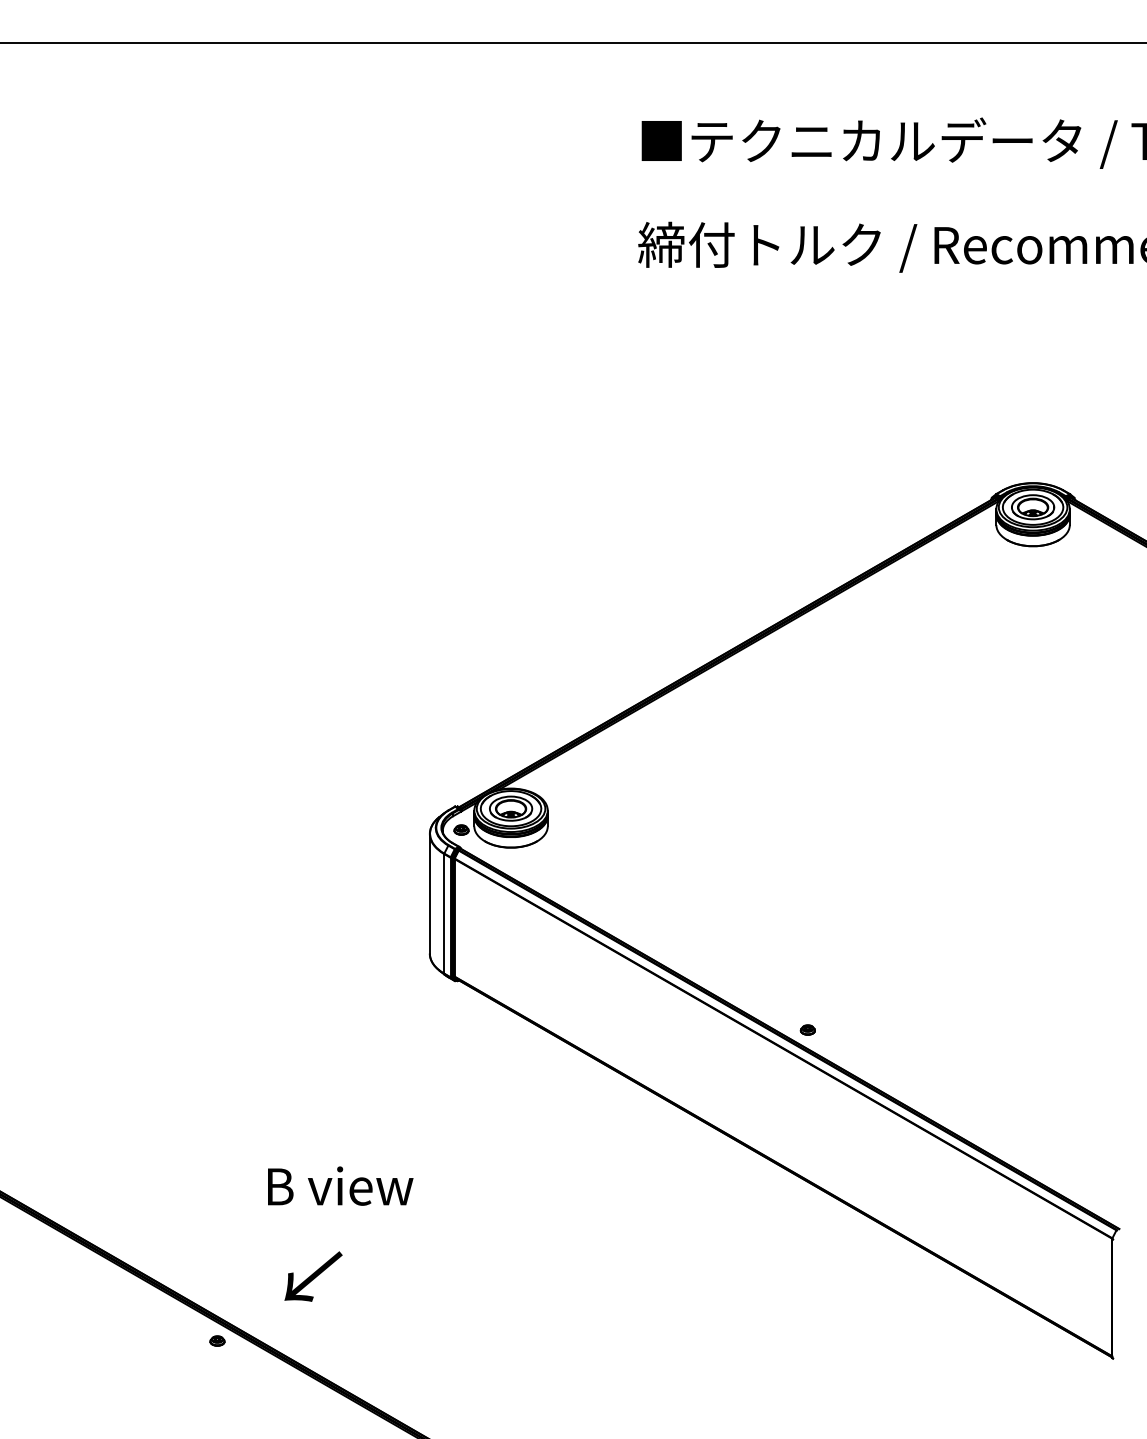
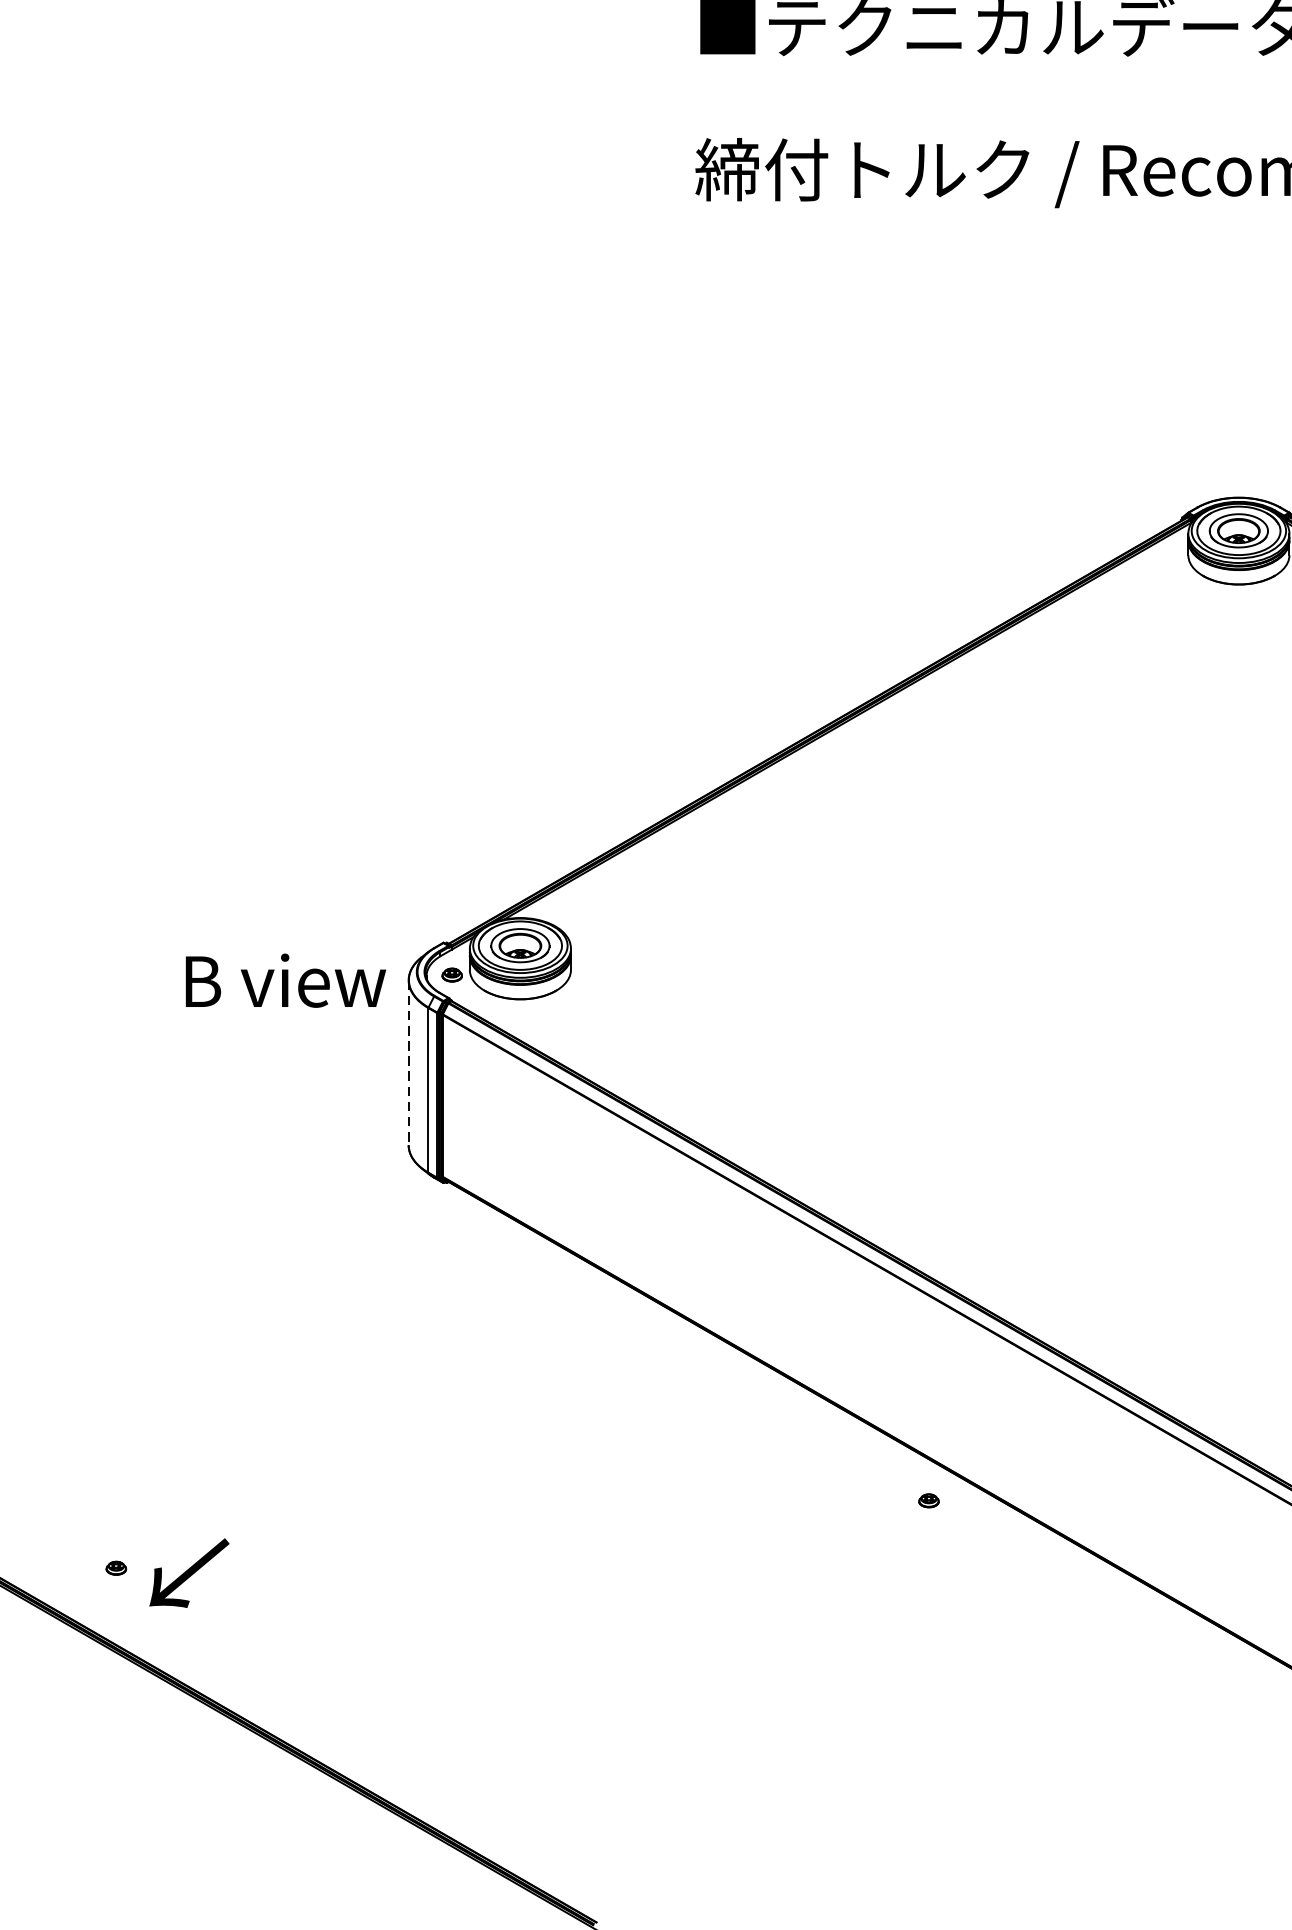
line: (429, 893) -> (408, 1062), solid -> dashed
part: (807, 1029) -> (928, 1500), moved
text: (340, 1185) -> (285, 979), moved
text: (313, 1276) -> (189, 1573), moved
part: (217, 1340) -> (116, 1567), moved

